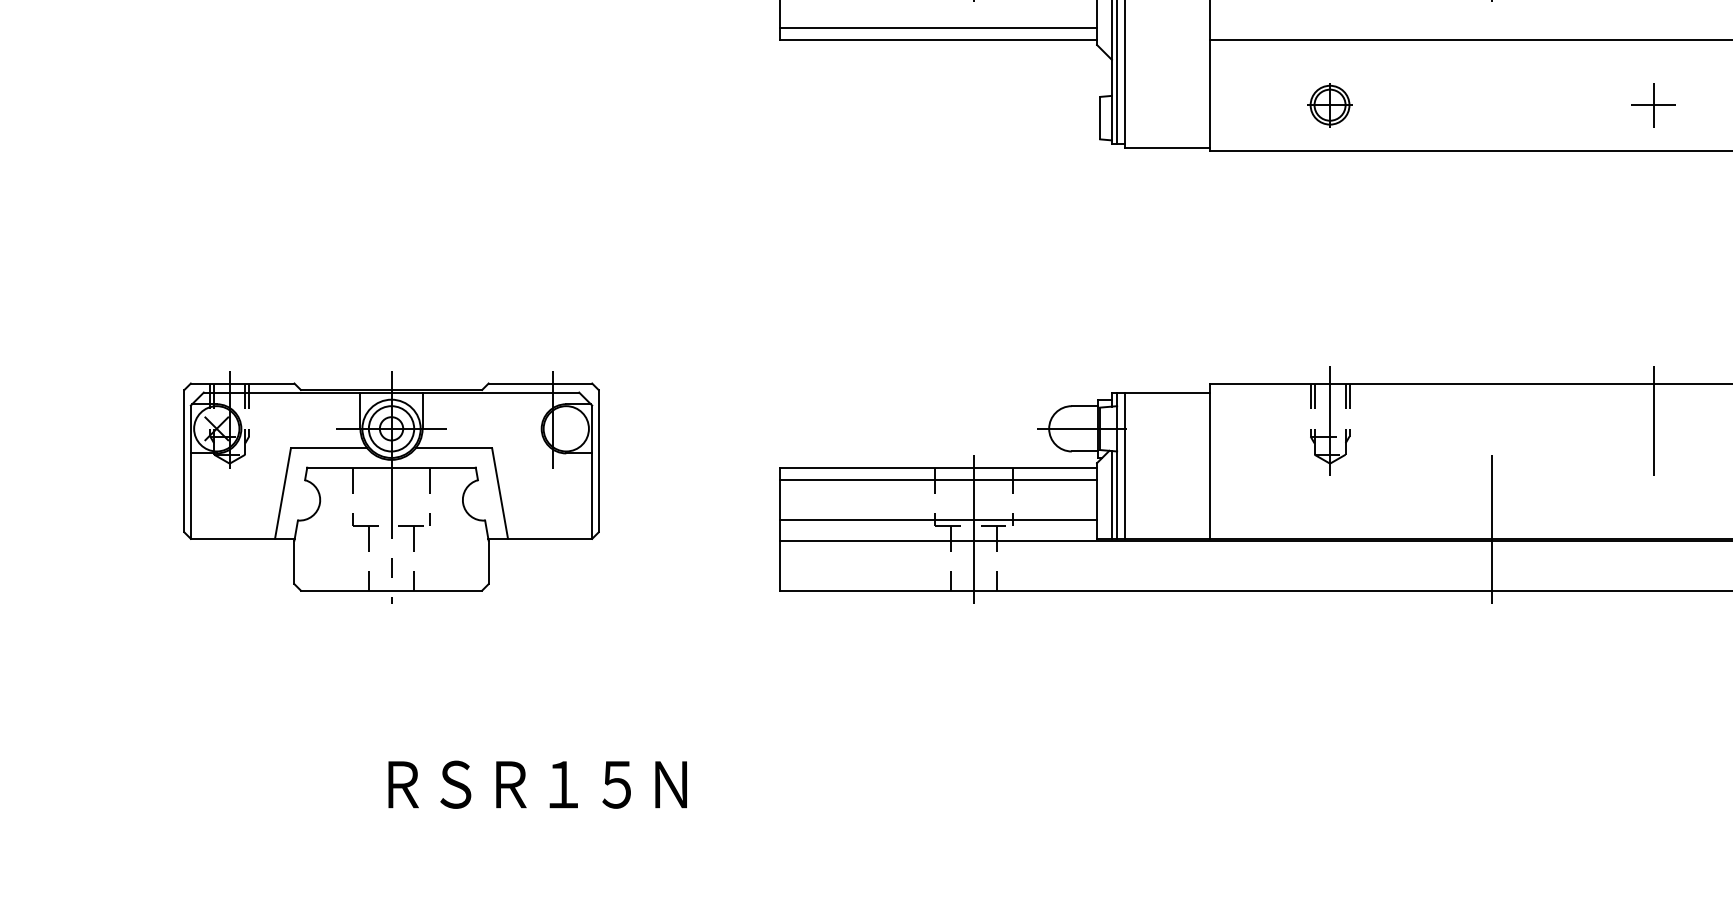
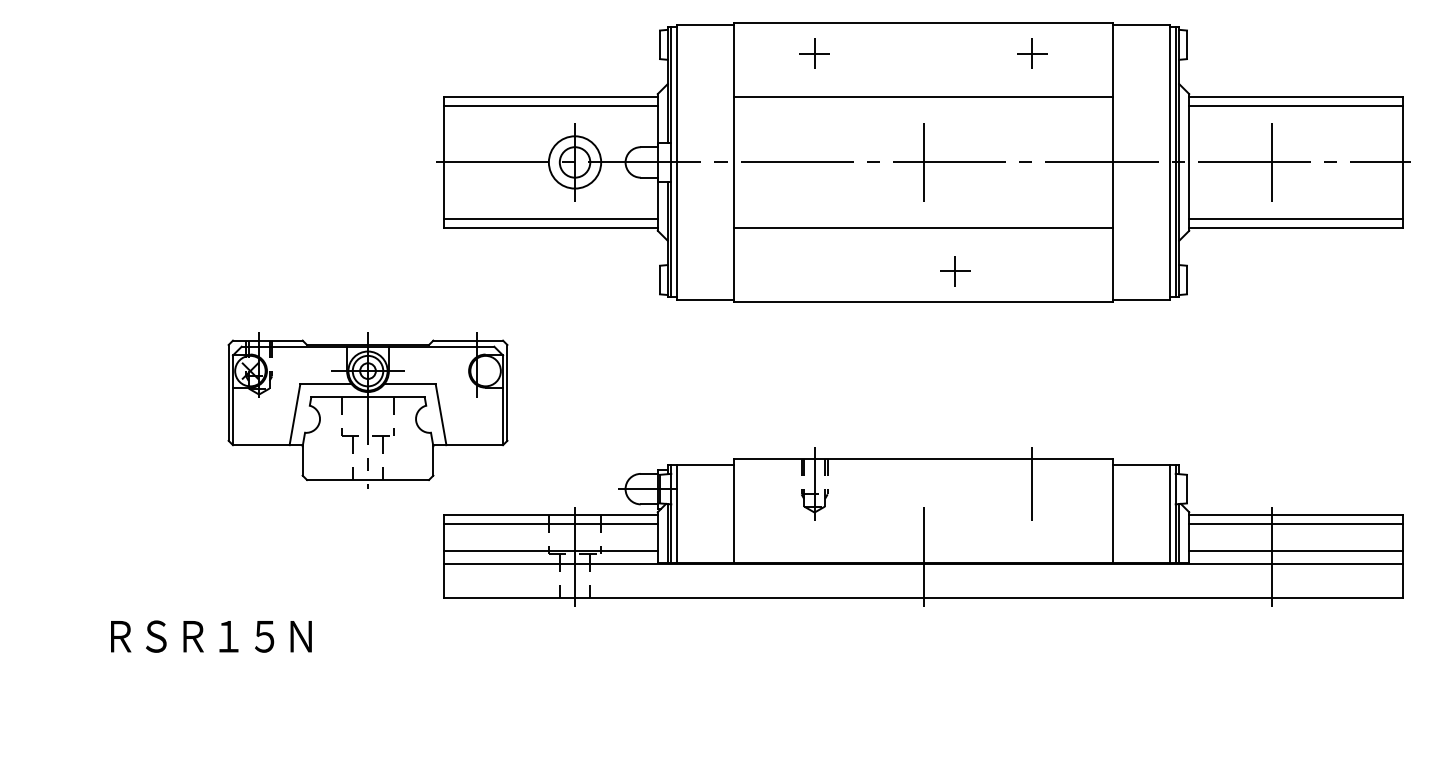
part: (1329, 105) -> (814, 271), removed
part: (1653, 105) -> (955, 271), moved
part: (390, 487) -> (367, 410), moved
text: (537, 784) -> (211, 636), moved

